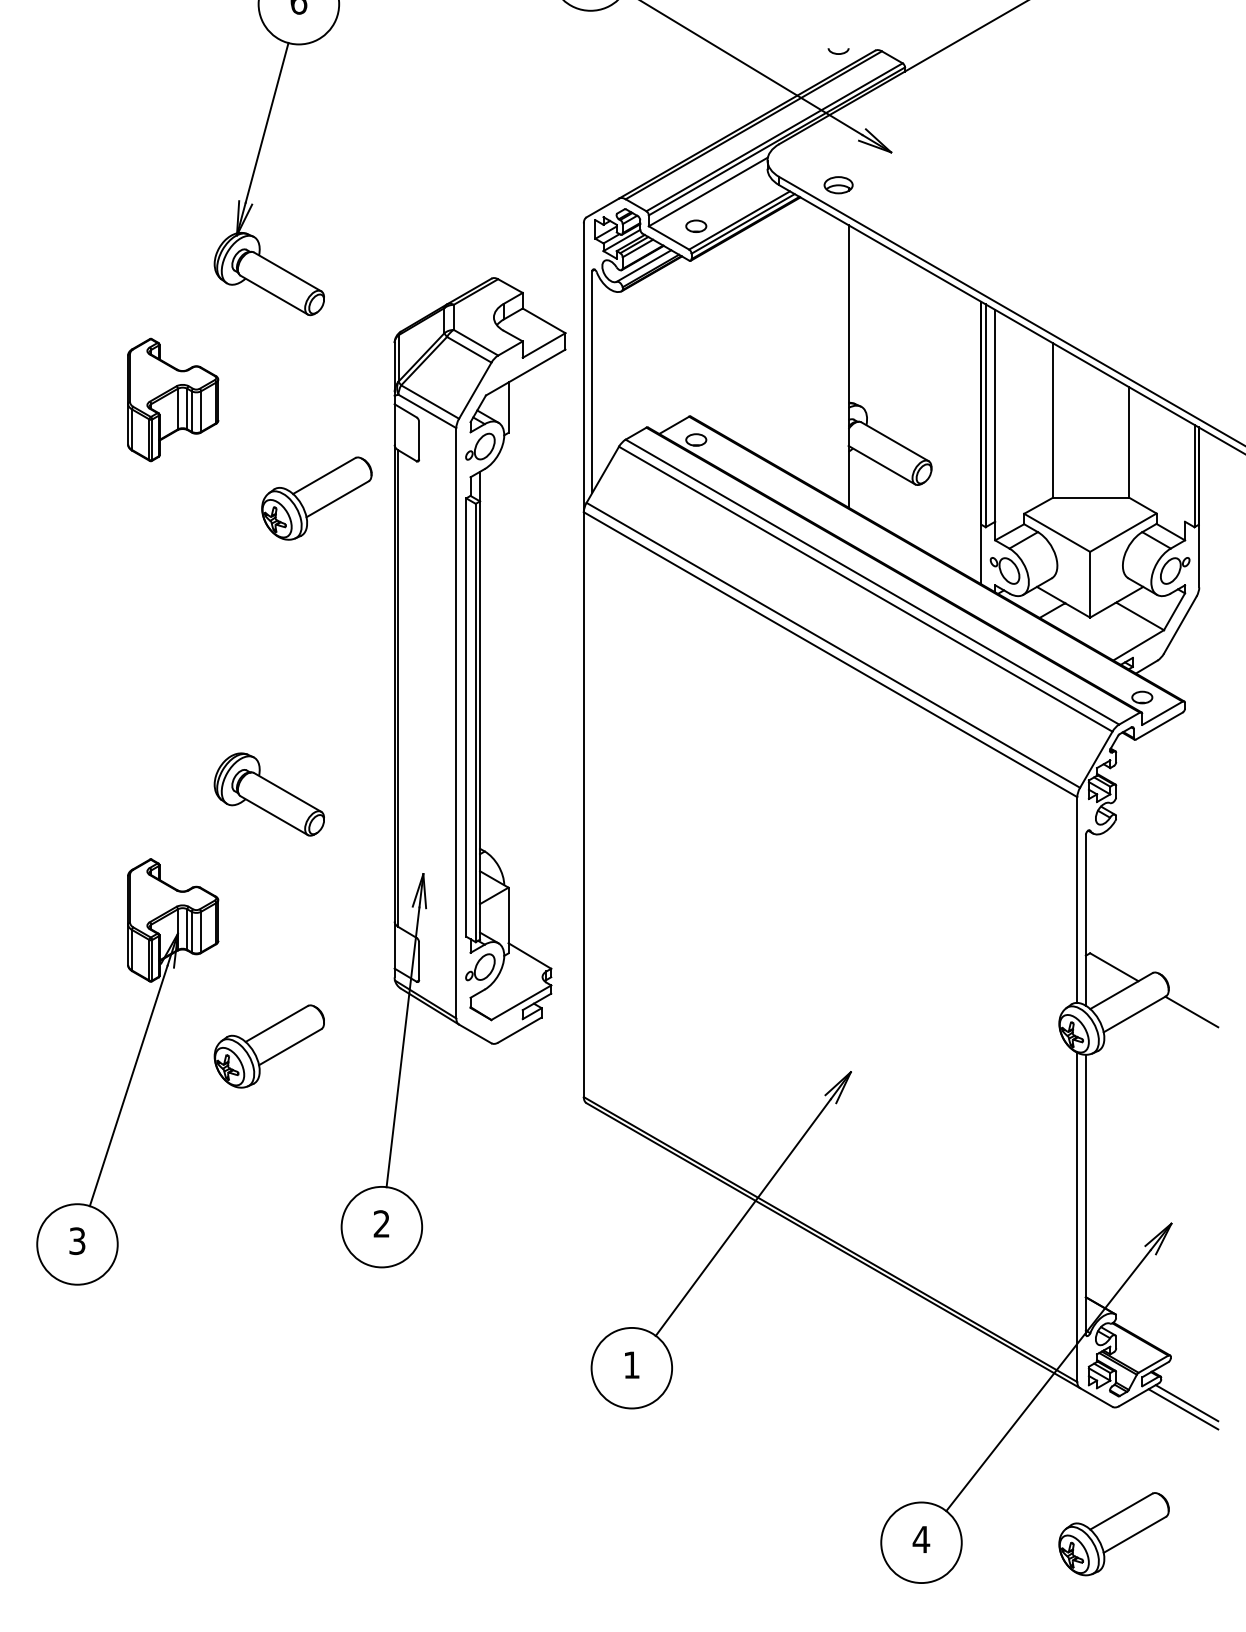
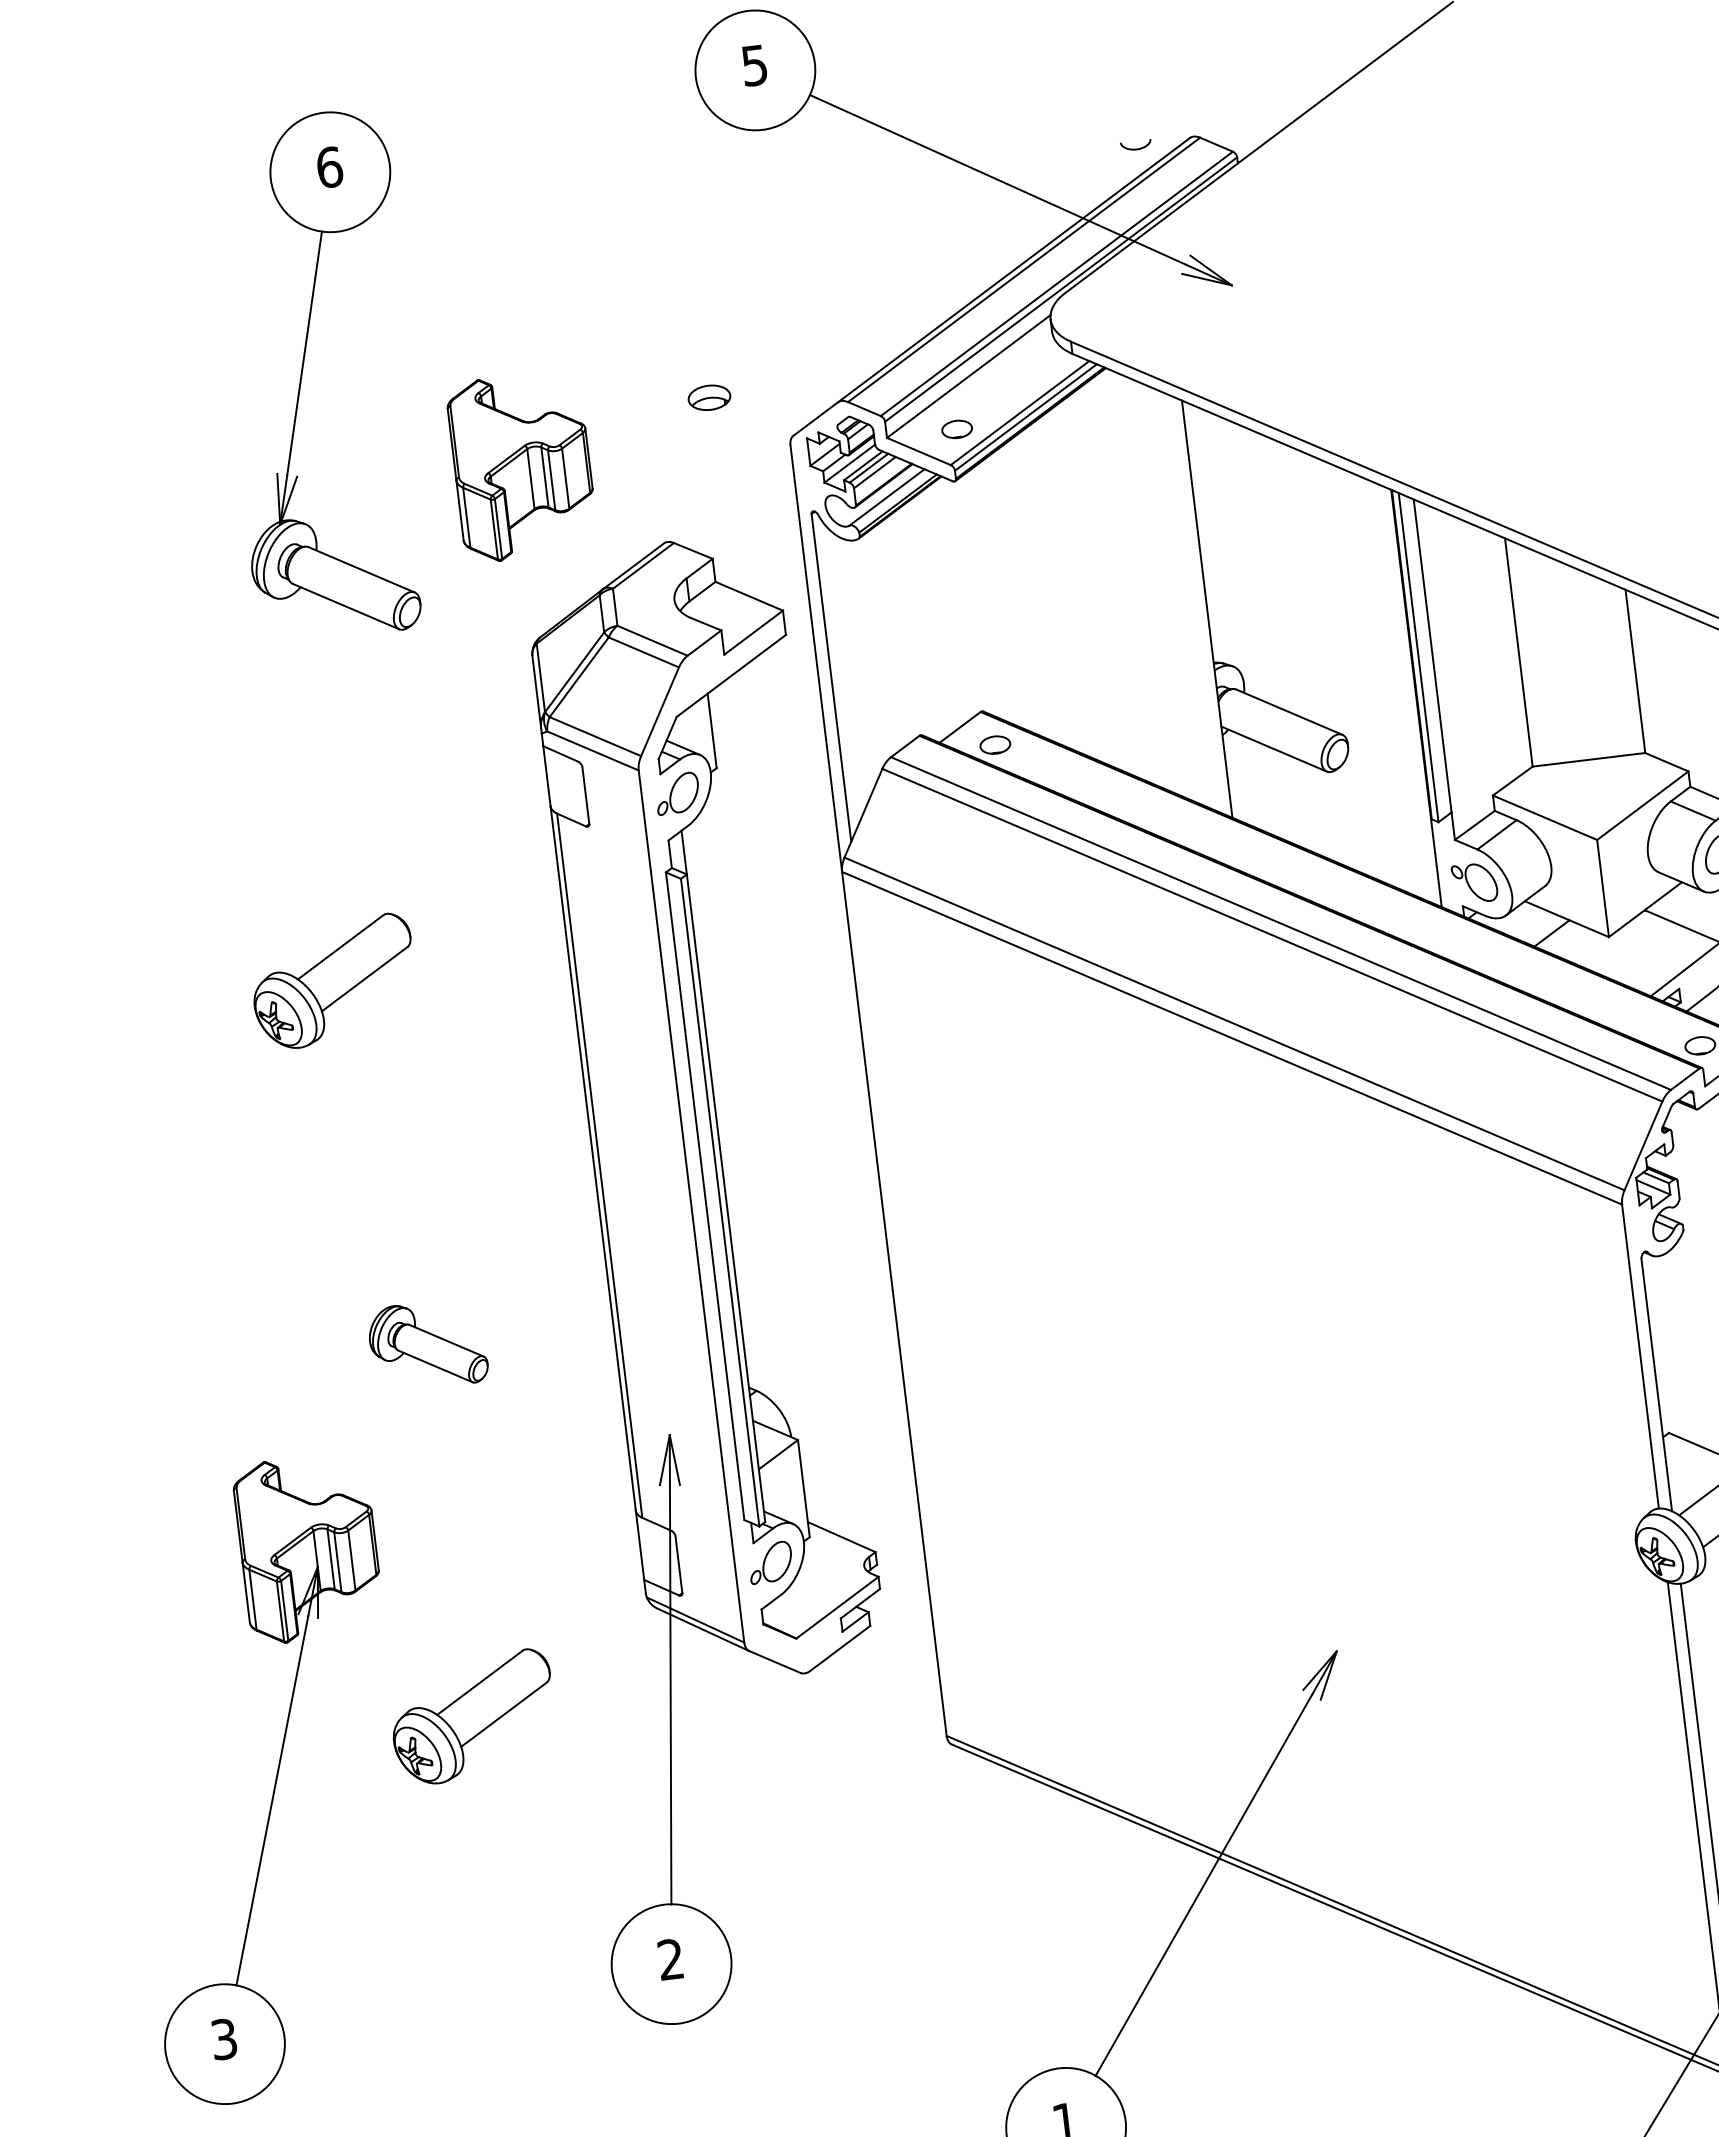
part: (838, 185) -> (709, 398), moved
part: (173, 399) -> (522, 465), moved
part: (316, 498) -> (333, 981), moved
part: (268, 794) -> (426, 1345), size x0.7

